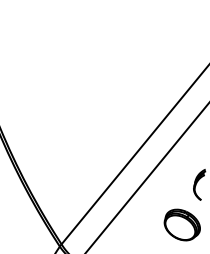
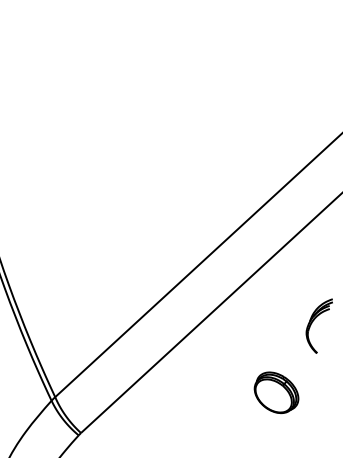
part: (181, 224) -> (275, 391), size x0.7

